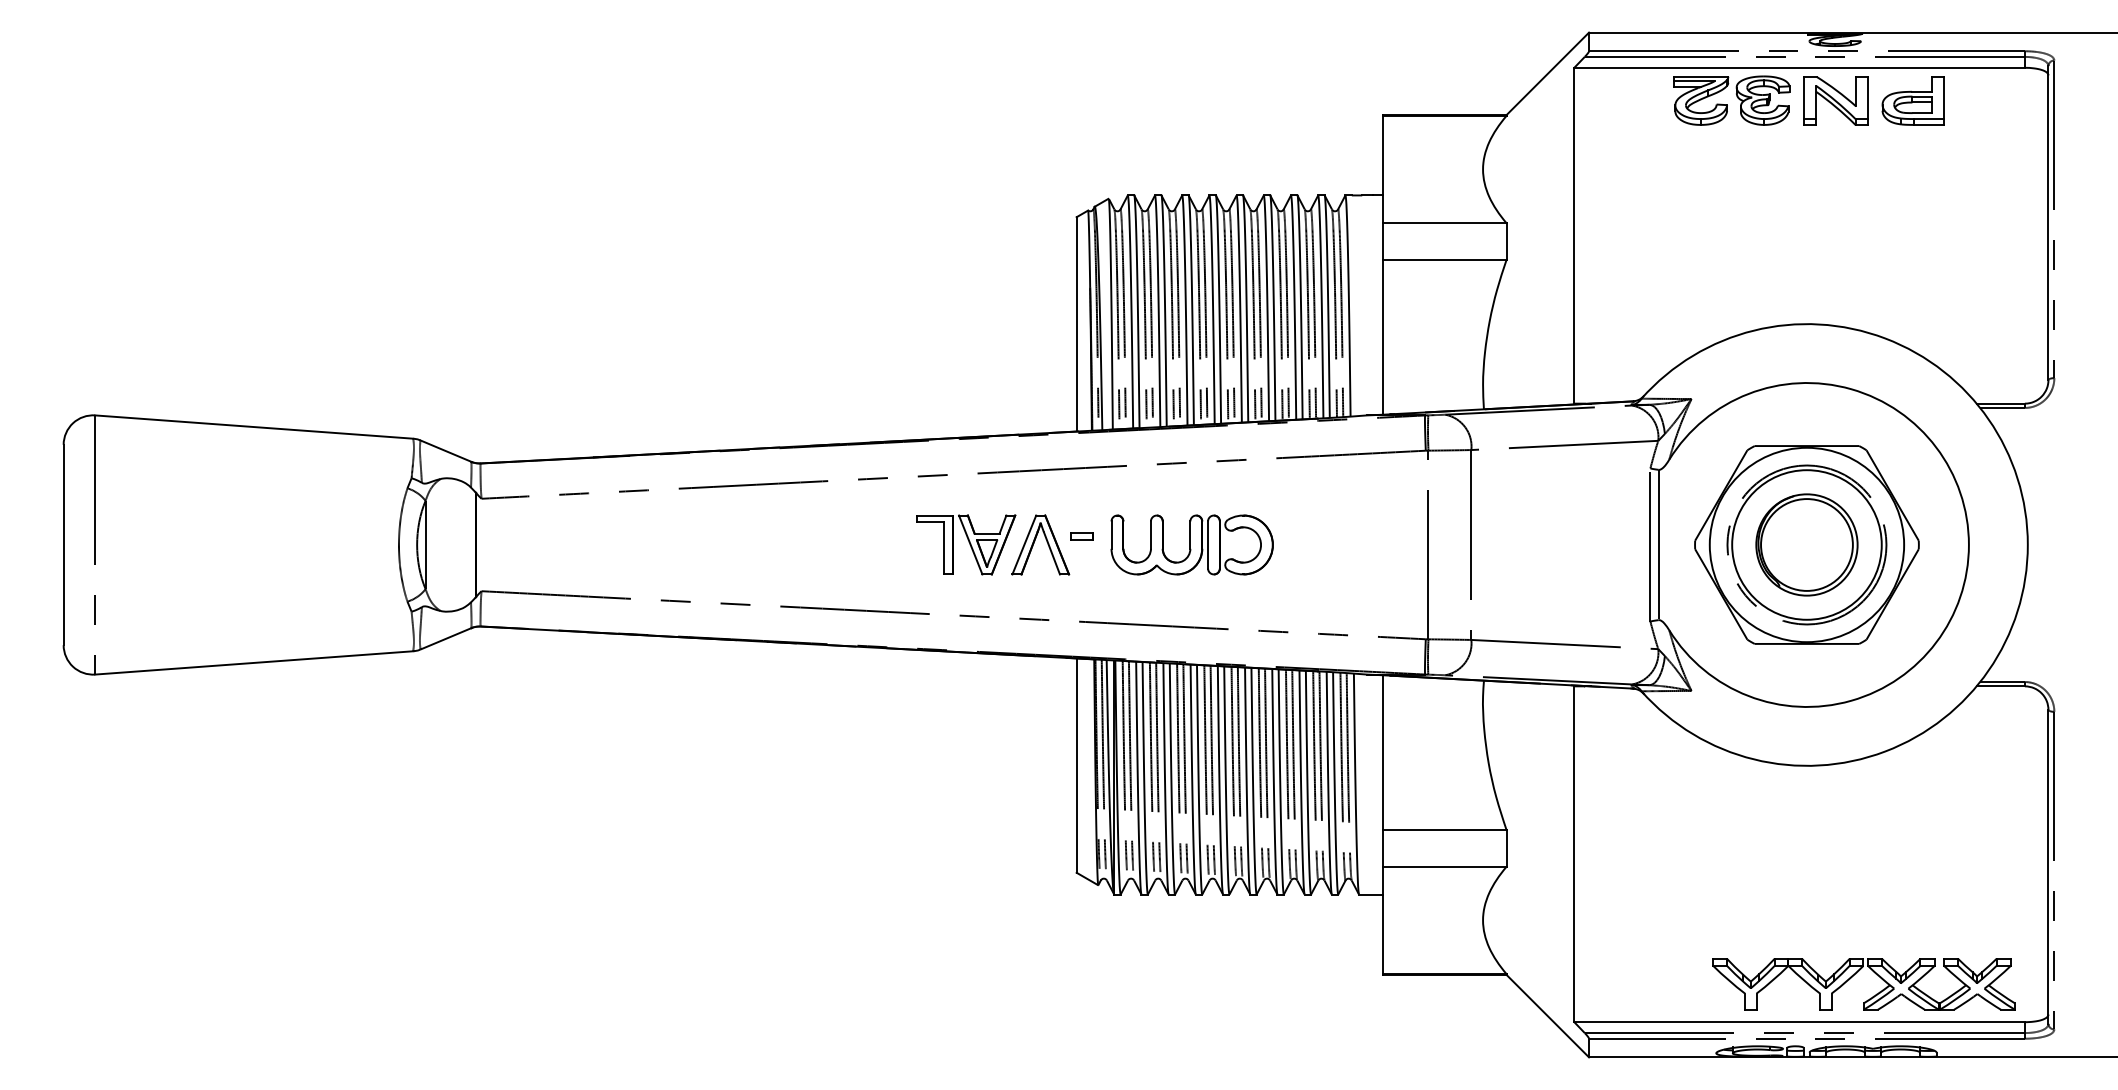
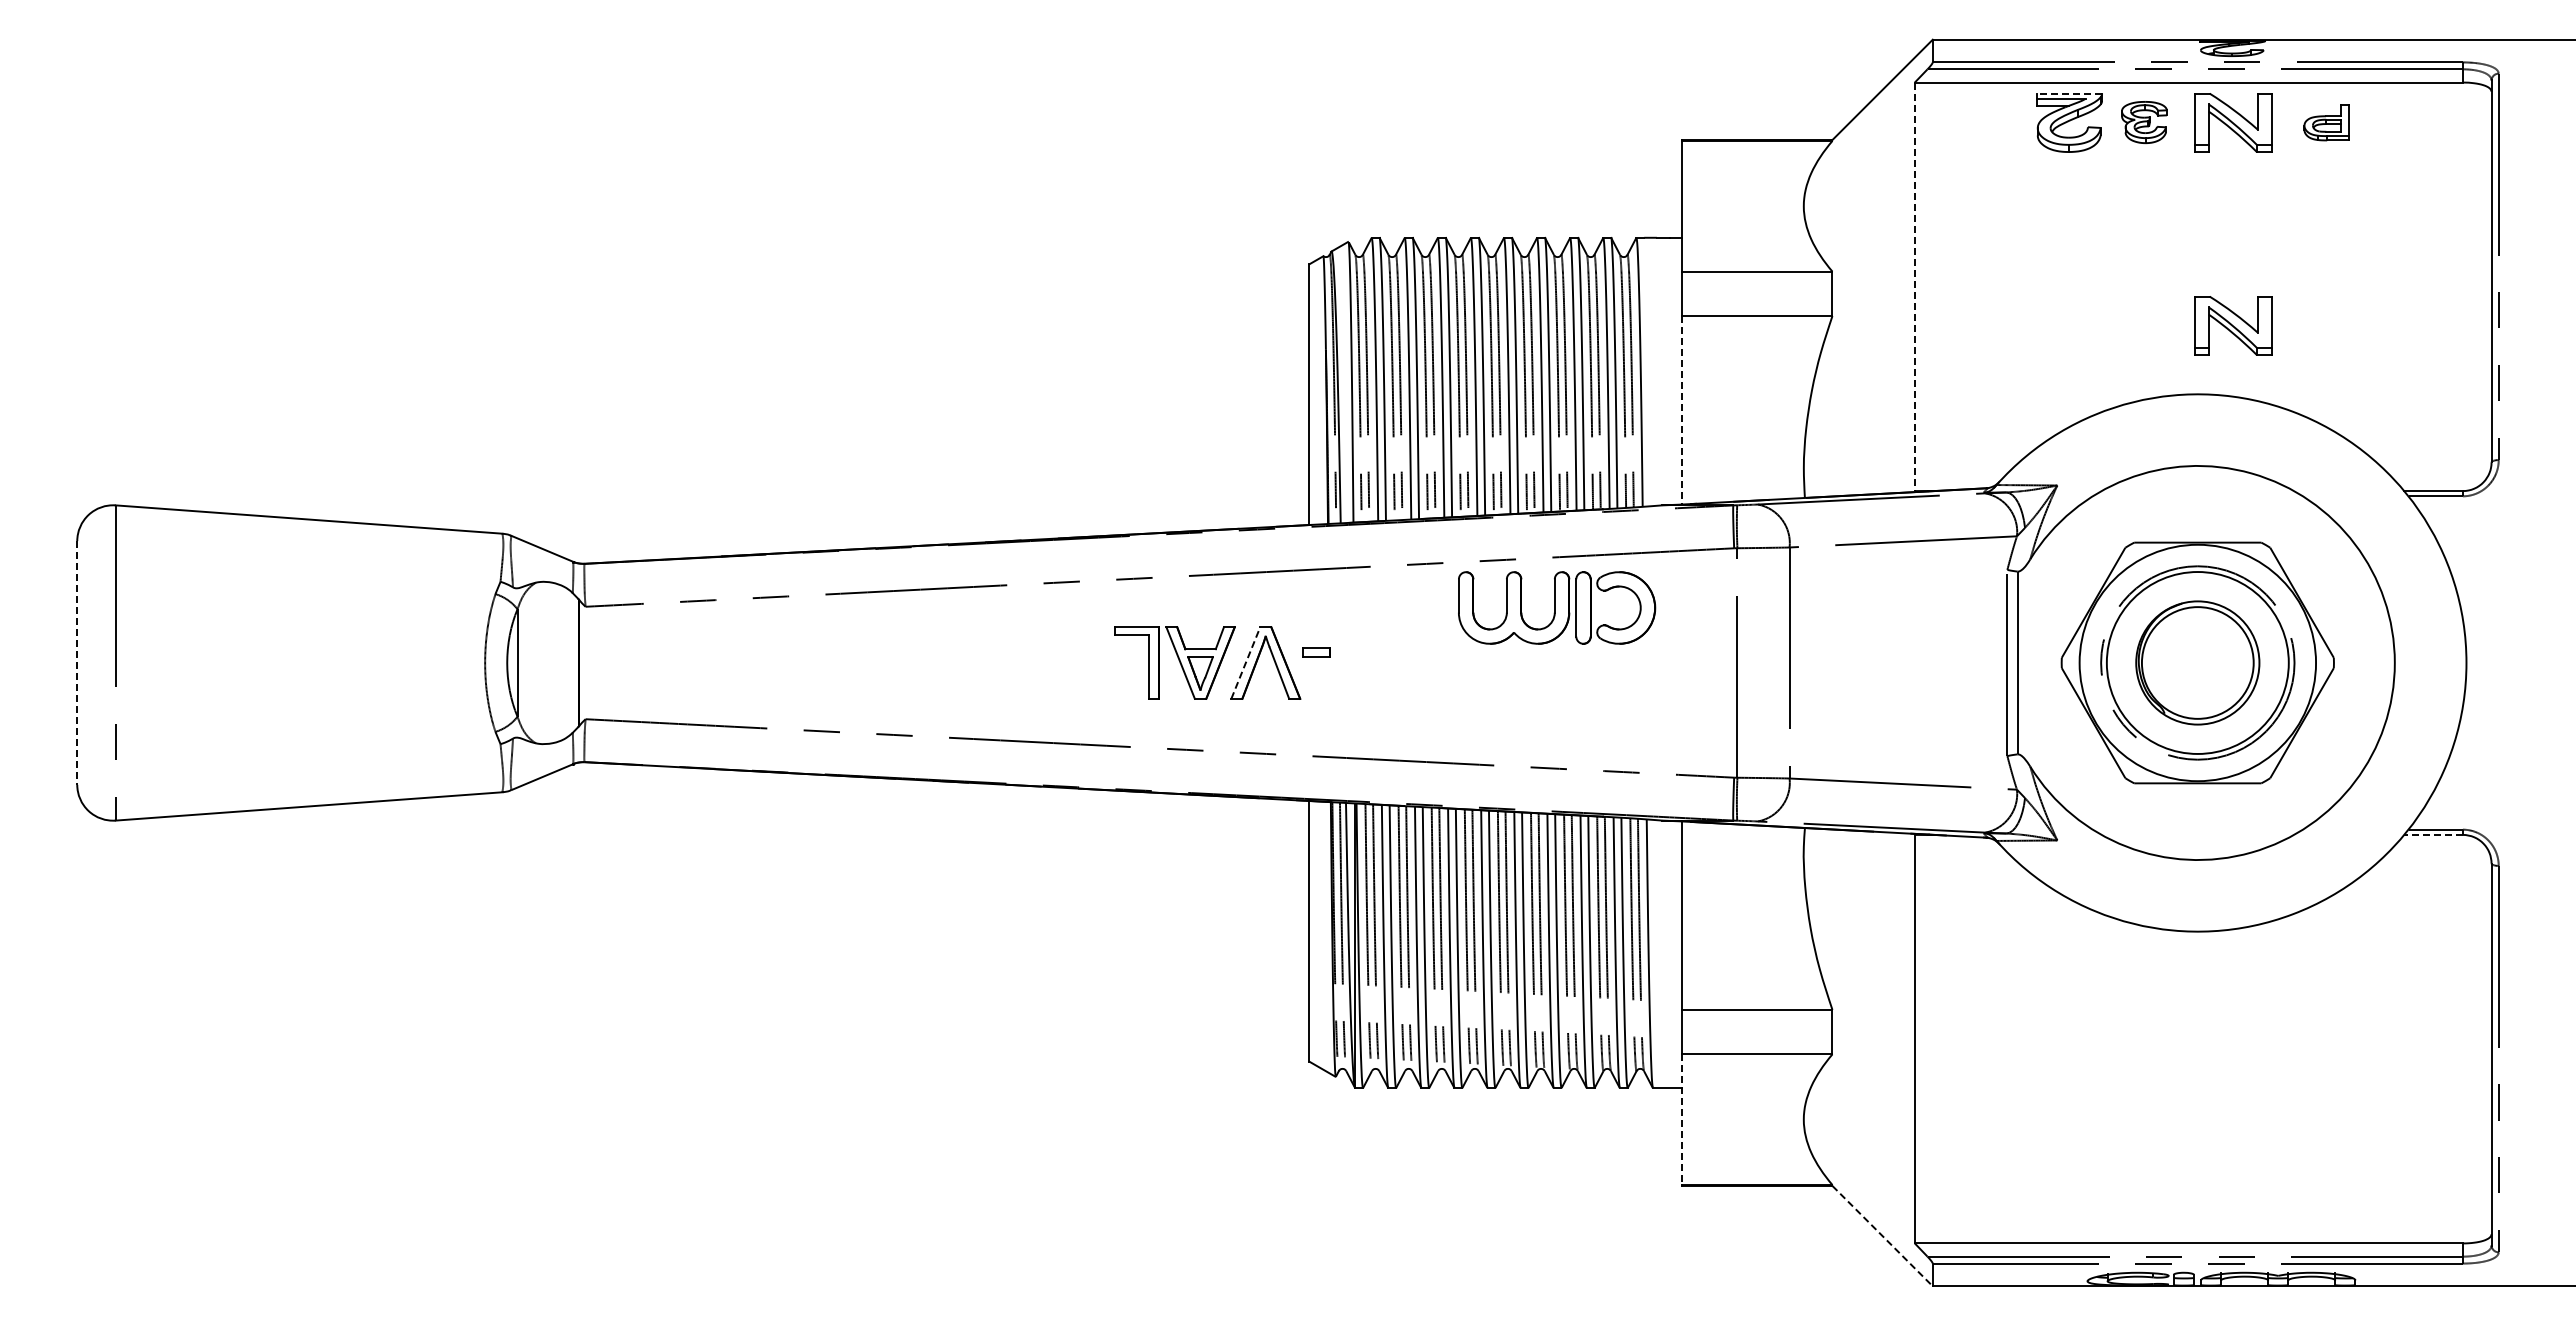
line: (1701, 76) -> (2069, 93), solid -> dashed
part: (1763, 100) -> (2144, 122), size x0.7
part: (1912, 100) -> (2326, 122), size x0.6
line: (1574, 236) -> (1914, 287), solid -> dashed
part: (1836, 267) -> (2233, 325), added
line: (1383, 337) -> (1682, 410), solid -> dashed
part: (1192, 544) -> (1557, 607), moved
line: (63, 545) -> (77, 663), solid -> dashed
line: (1024, 545) -> (1245, 663), solid -> dashed
line: (2000, 685) -> (2433, 834), solid -> dashed
line: (1383, 921) -> (1682, 1120), solid -> dashed
part: (1857, 972) -> (2259, 1183), removed
line: (1547, 1016) -> (1882, 1236), solid -> dashed

